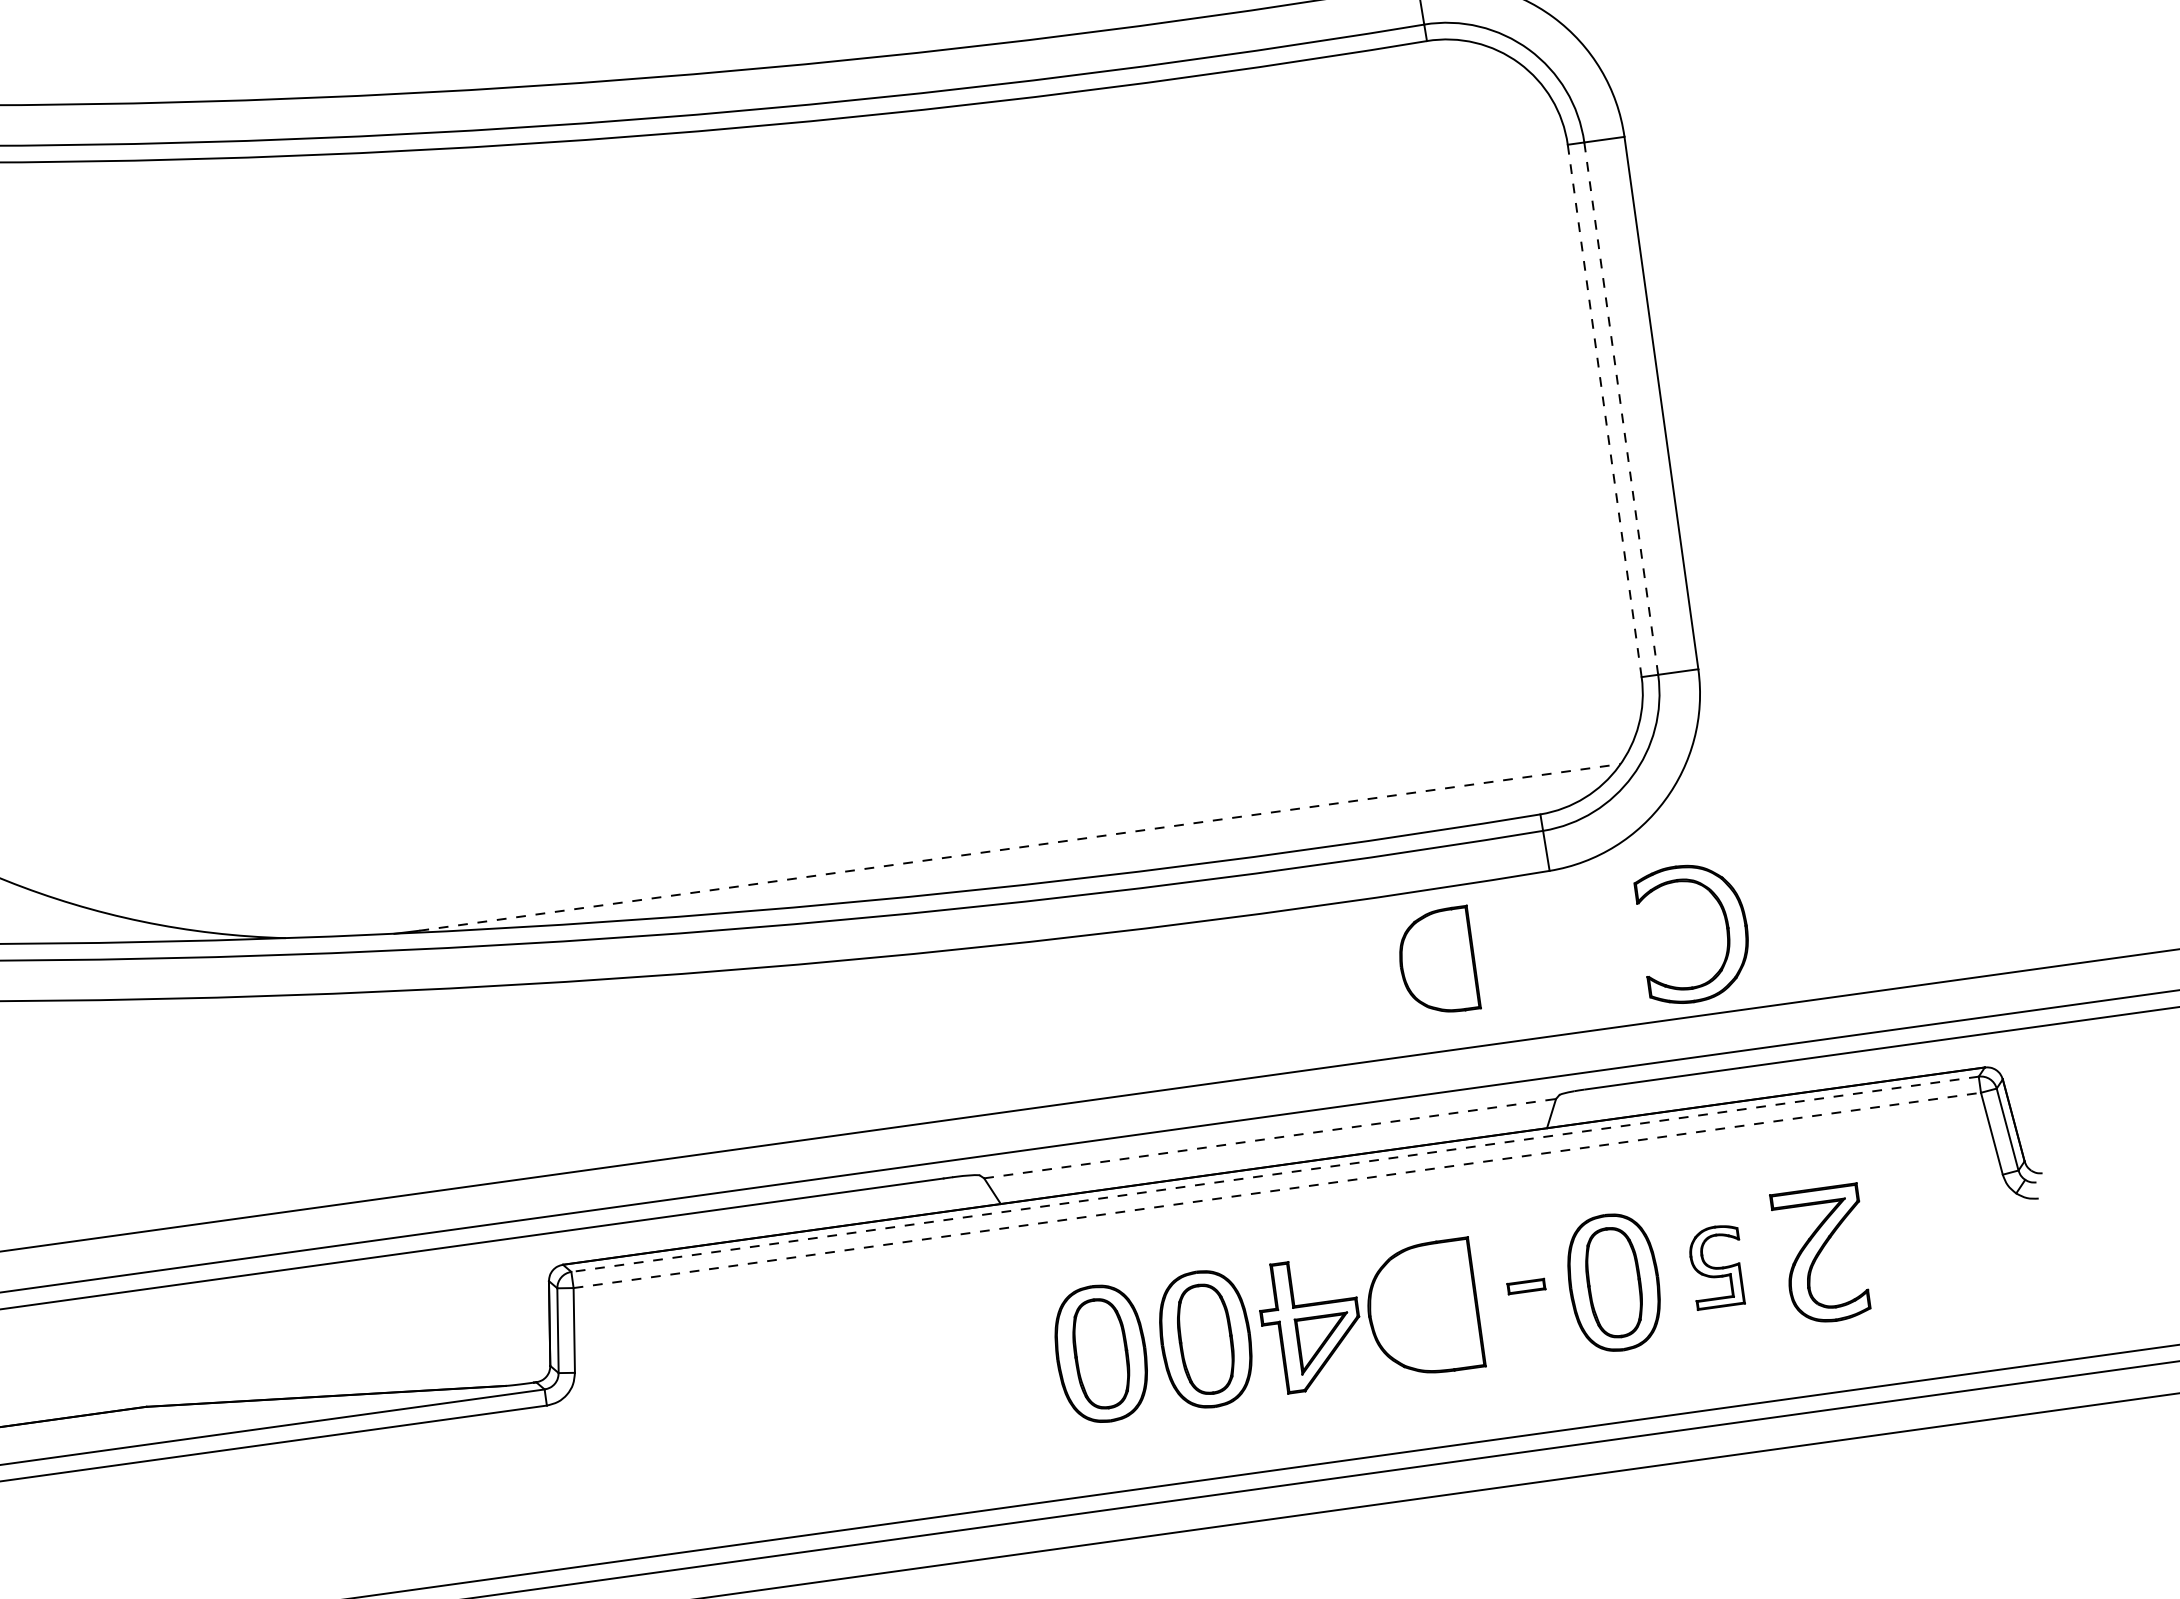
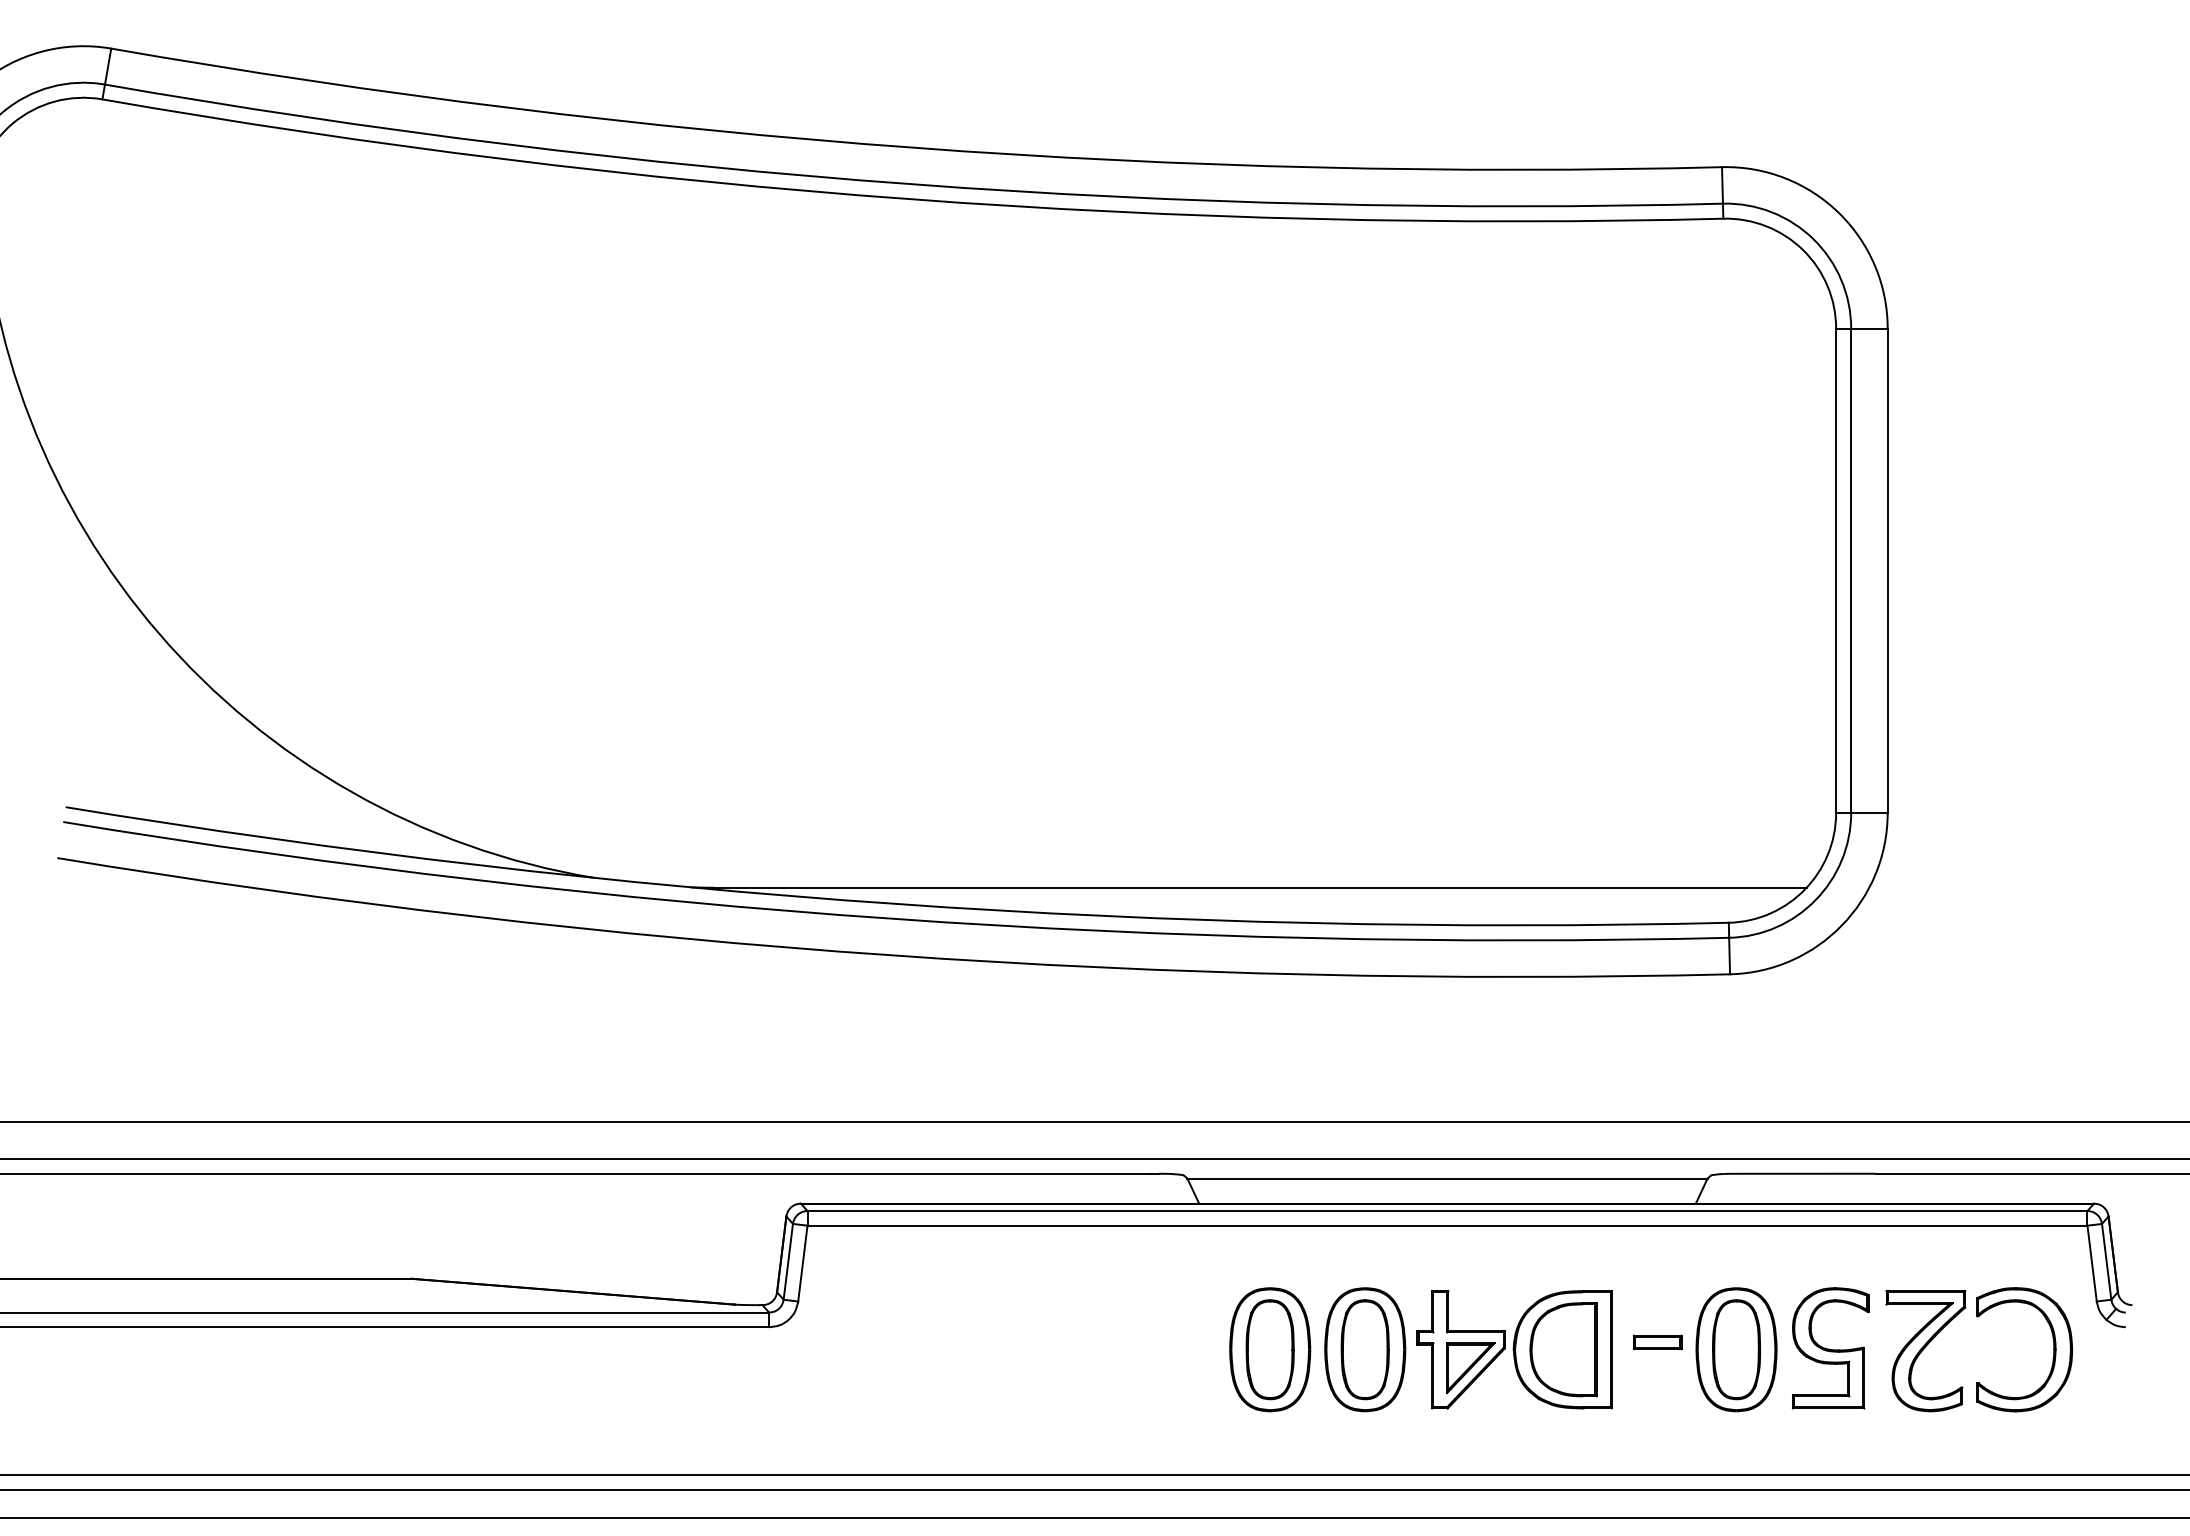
line: (1621, 408) -> (1851, 570), dashed -> solid
line: (1605, 410) -> (1836, 570), dashed -> solid
line: (1020, 847) -> (1260, 887), dashed -> solid
part: (1726, 928) -> (2053, 1349), moved
part: (1437, 961) -> (1563, 1349), moved
line: (1270, 1138) -> (1447, 1178), dashed -> solid
line: (1275, 1174) -> (1447, 1211), dashed -> solid
line: (1277, 1190) -> (1447, 1225), dashed -> solid
part: (1717, 1267) -> (1830, 1348), size x1.67
part: (1526, 1286) -> (1657, 1342), size x1.43

